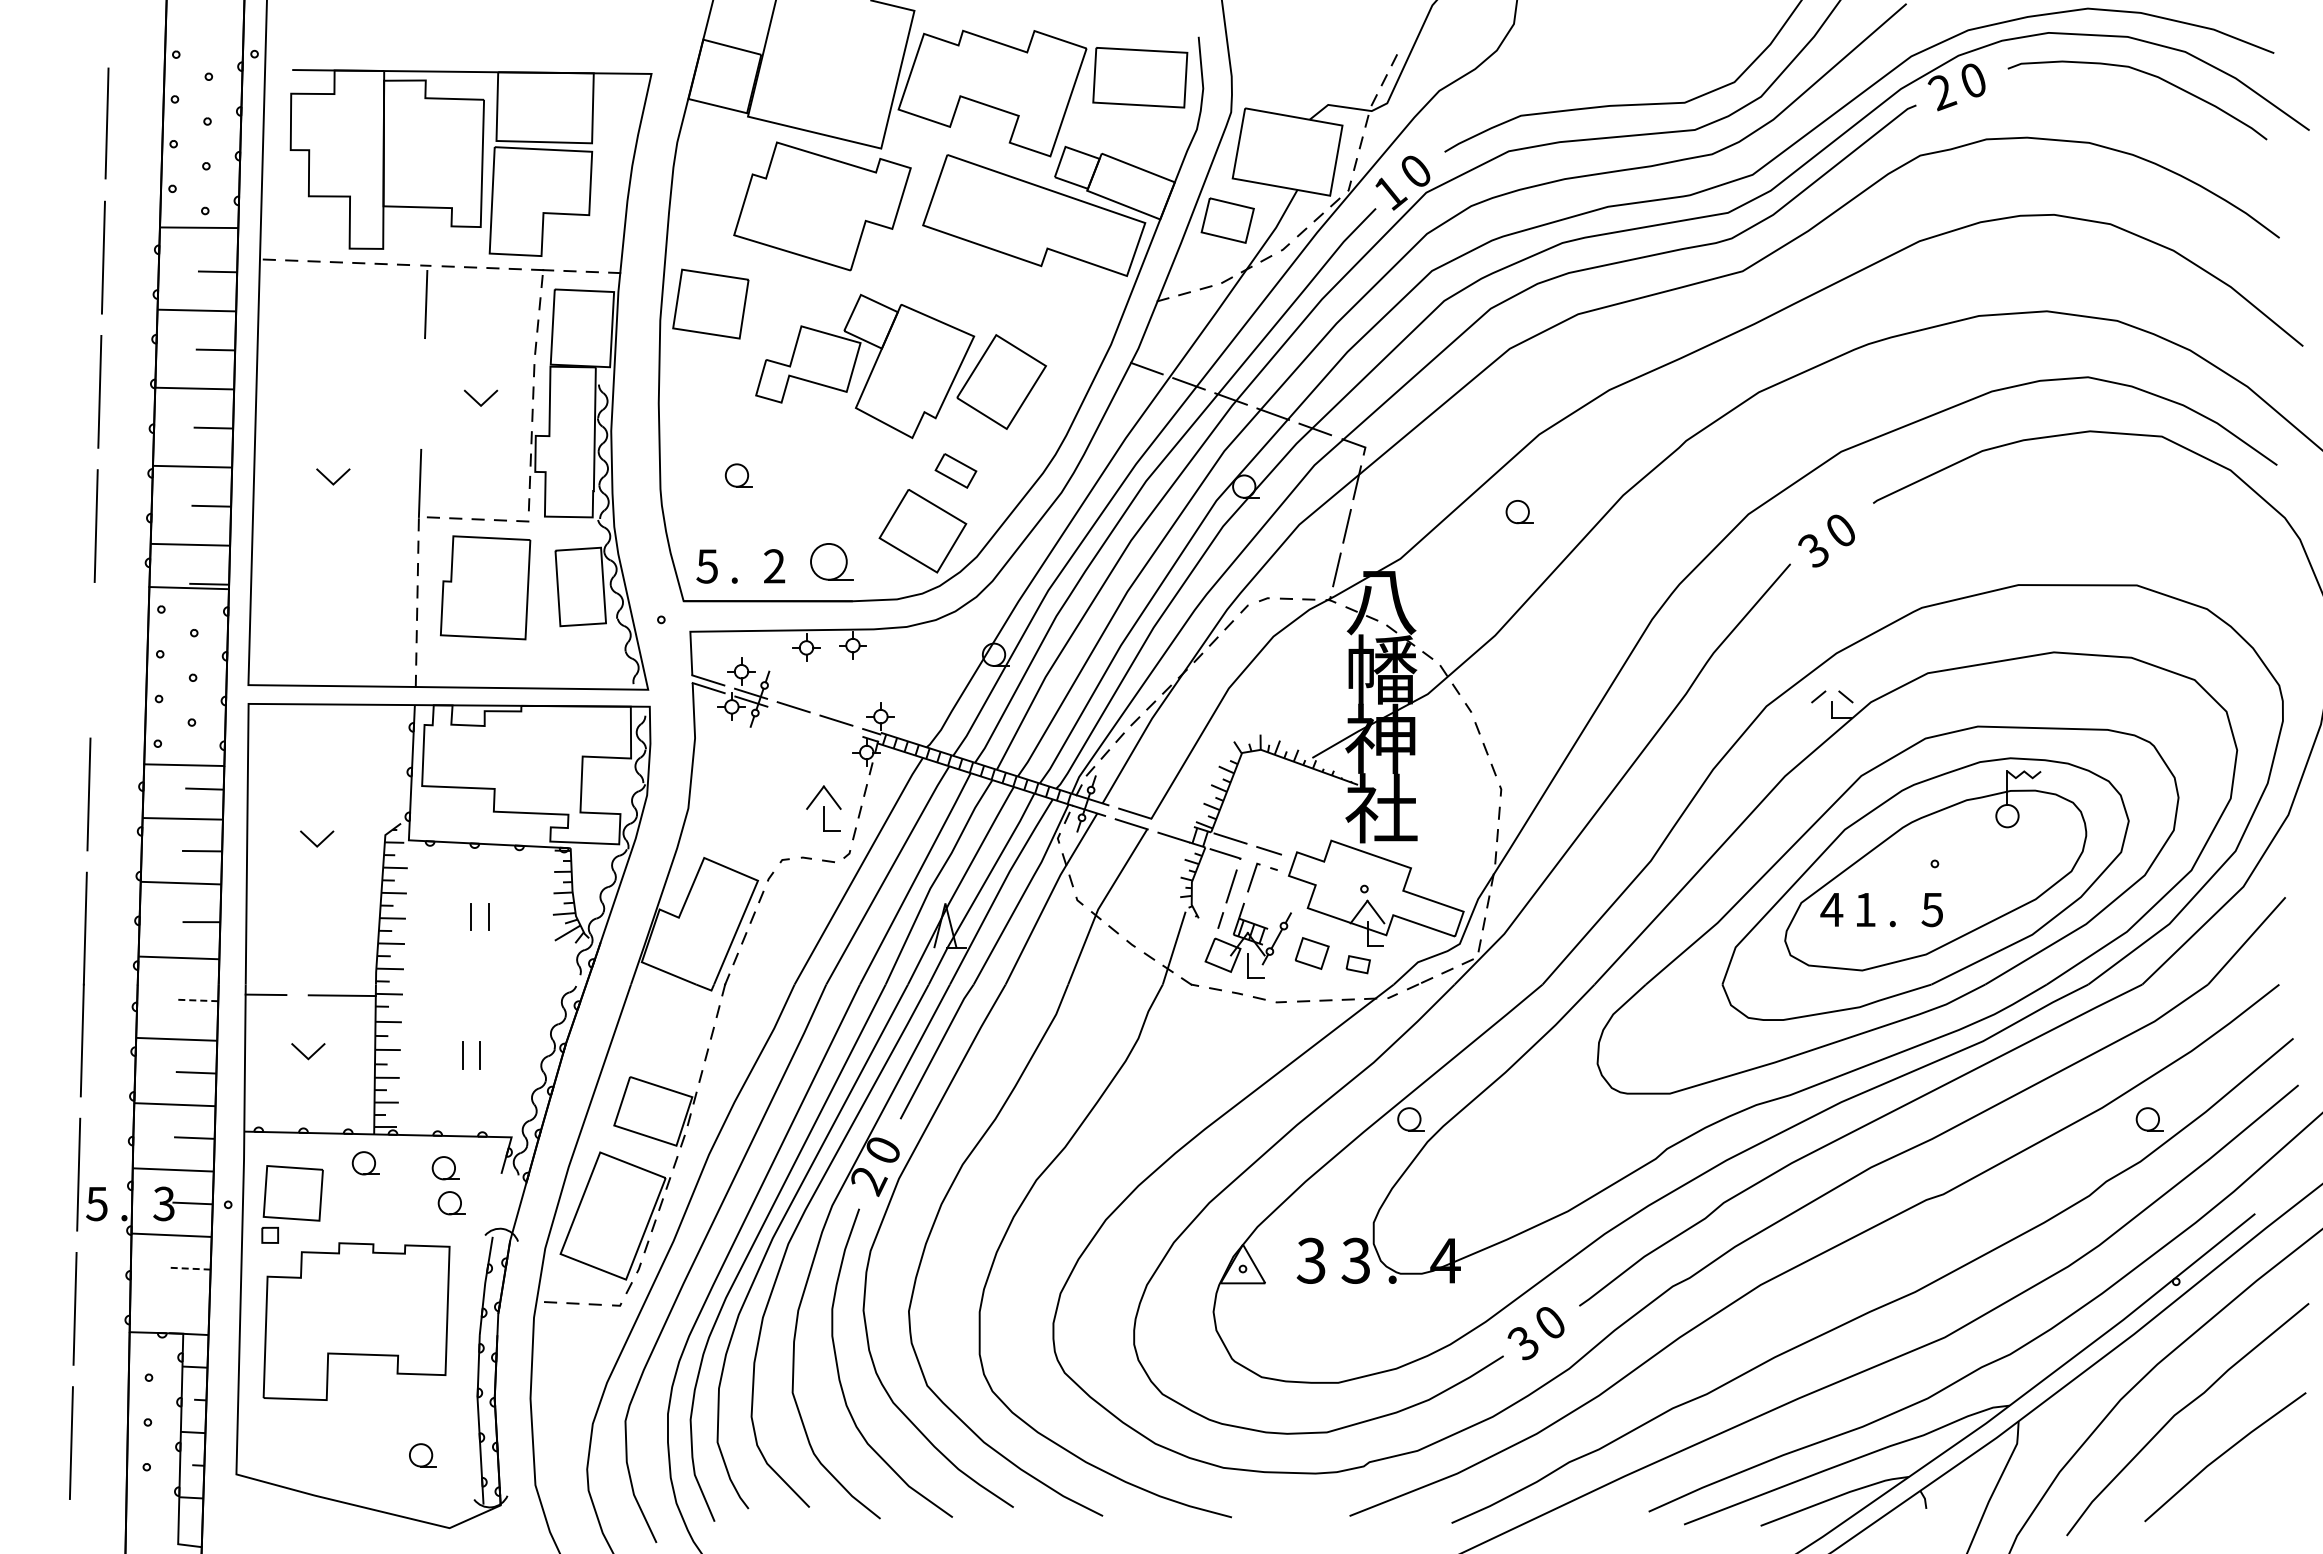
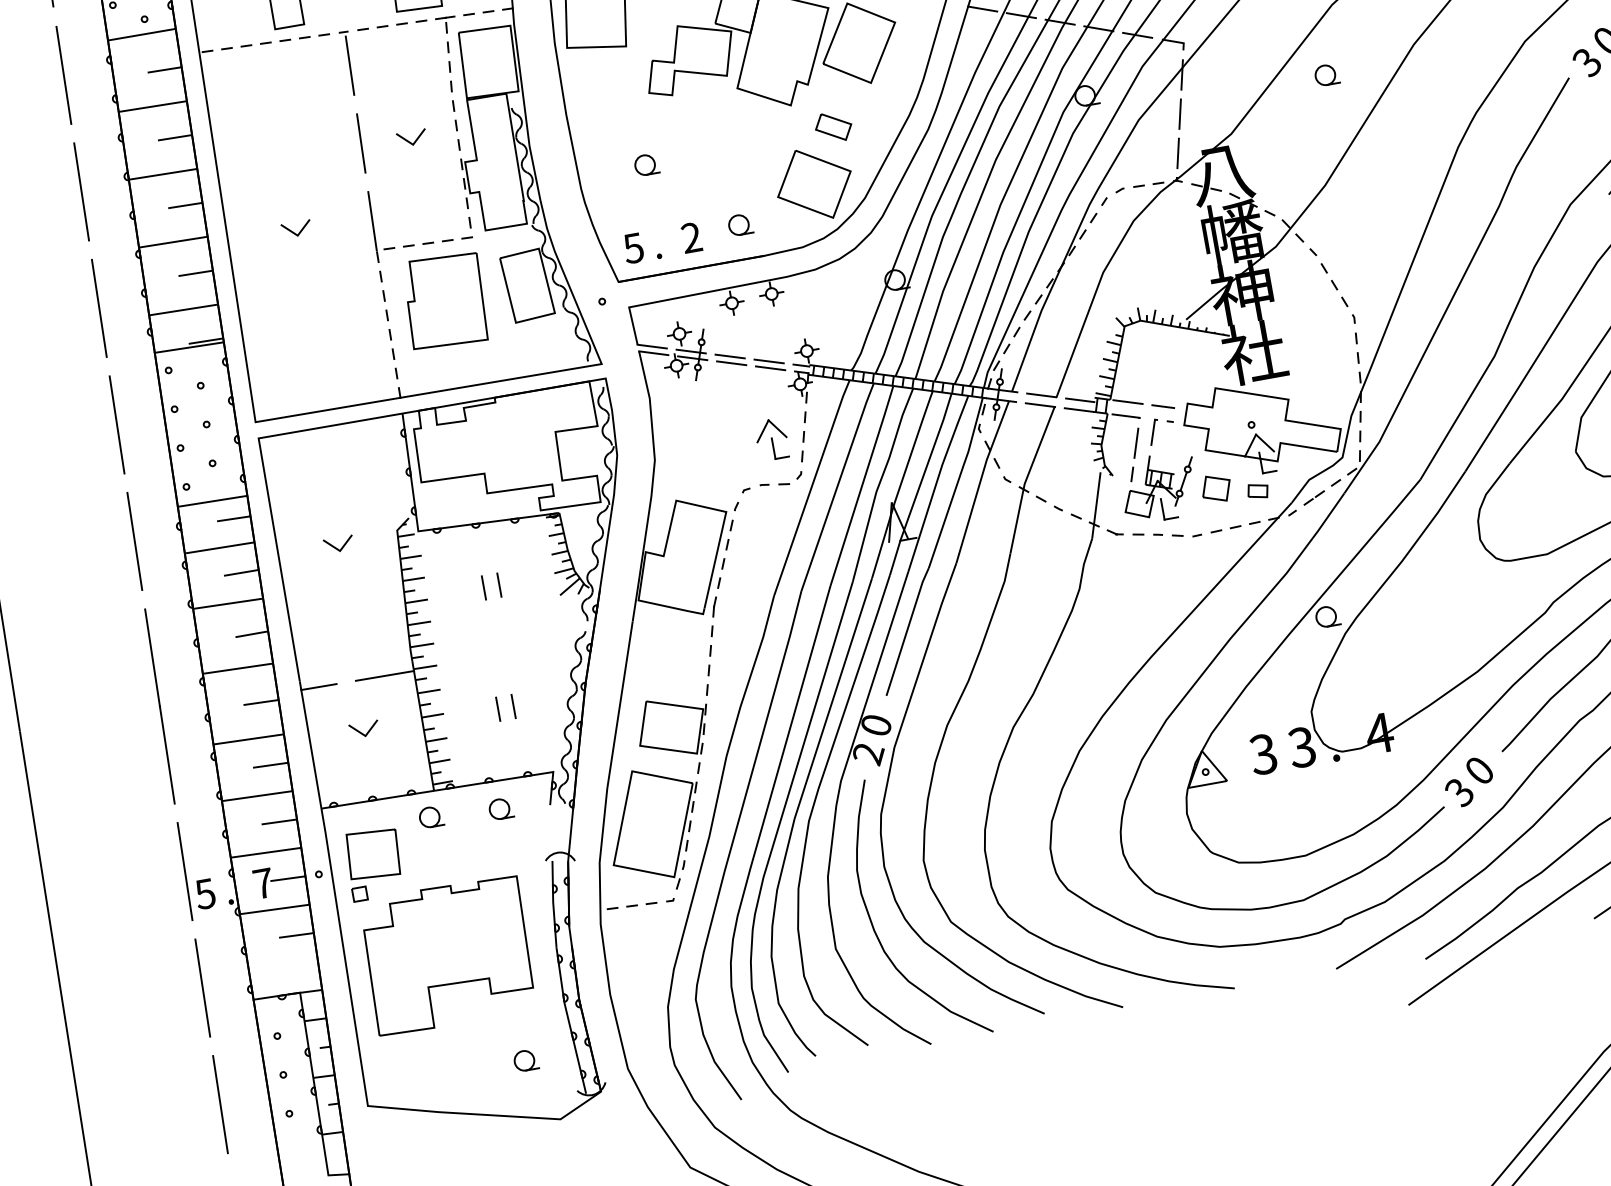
line: (422, 393) -> (360, 143), added
part: (831, 561) -> (740, 224), size x0.62
line: (92, 660) -> (117, 425), added
line: (794, 715) -> (732, 363), added
line: (836, 728) -> (770, 368), added
line: (1176, 826) -> (1079, 400), added
line: (197, 1000) -> (260, 702), dashed -> solid
text: (163, 1203) -> (262, 883), 3 -> 7
part: (451, 1203) -> (511, 838), removed
line: (190, 1268) -> (296, 935), dashed -> solid

